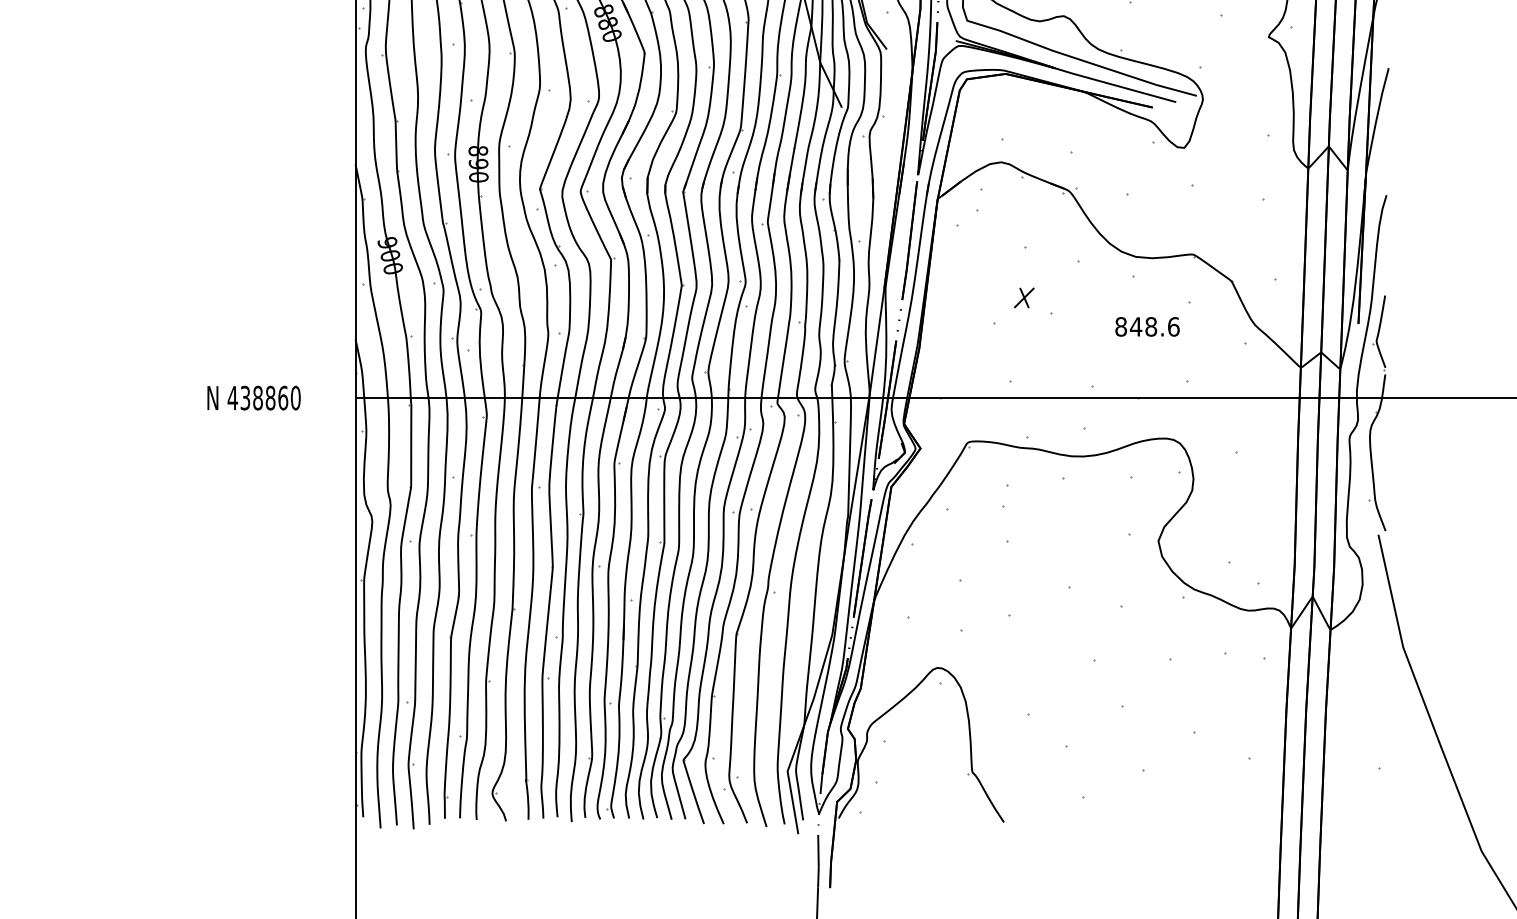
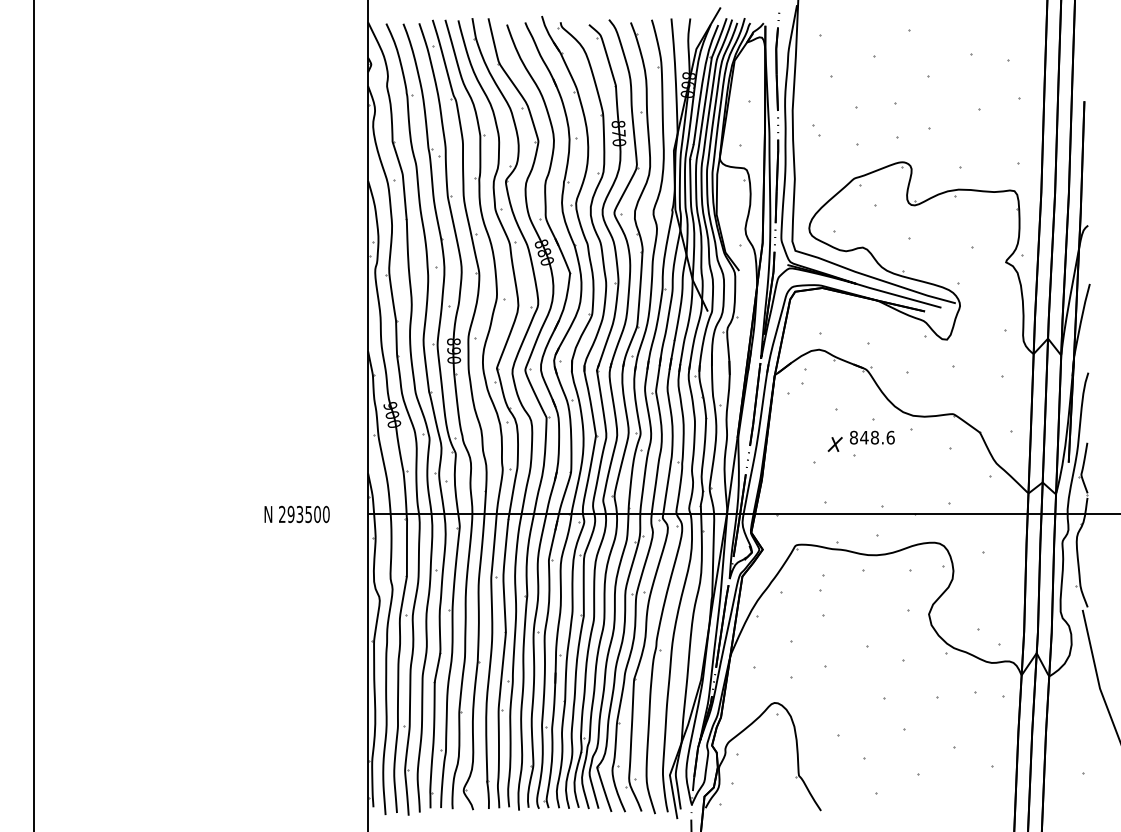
text: (1147, 326) -> (872, 437), moved
text: (257, 398) -> (299, 514), 438860 -> 293500

